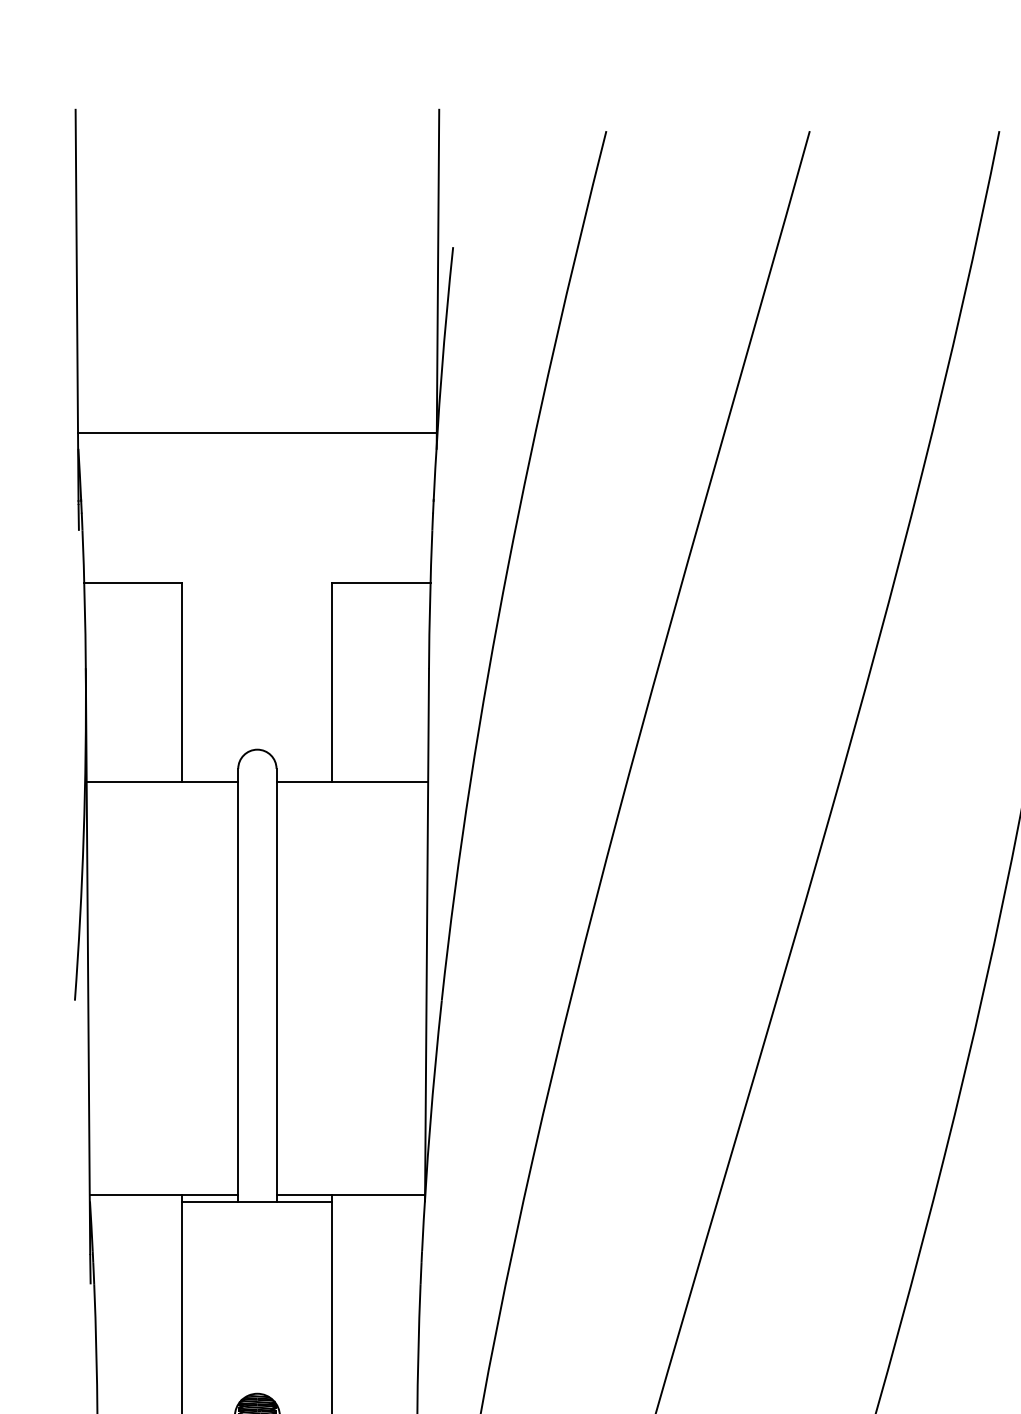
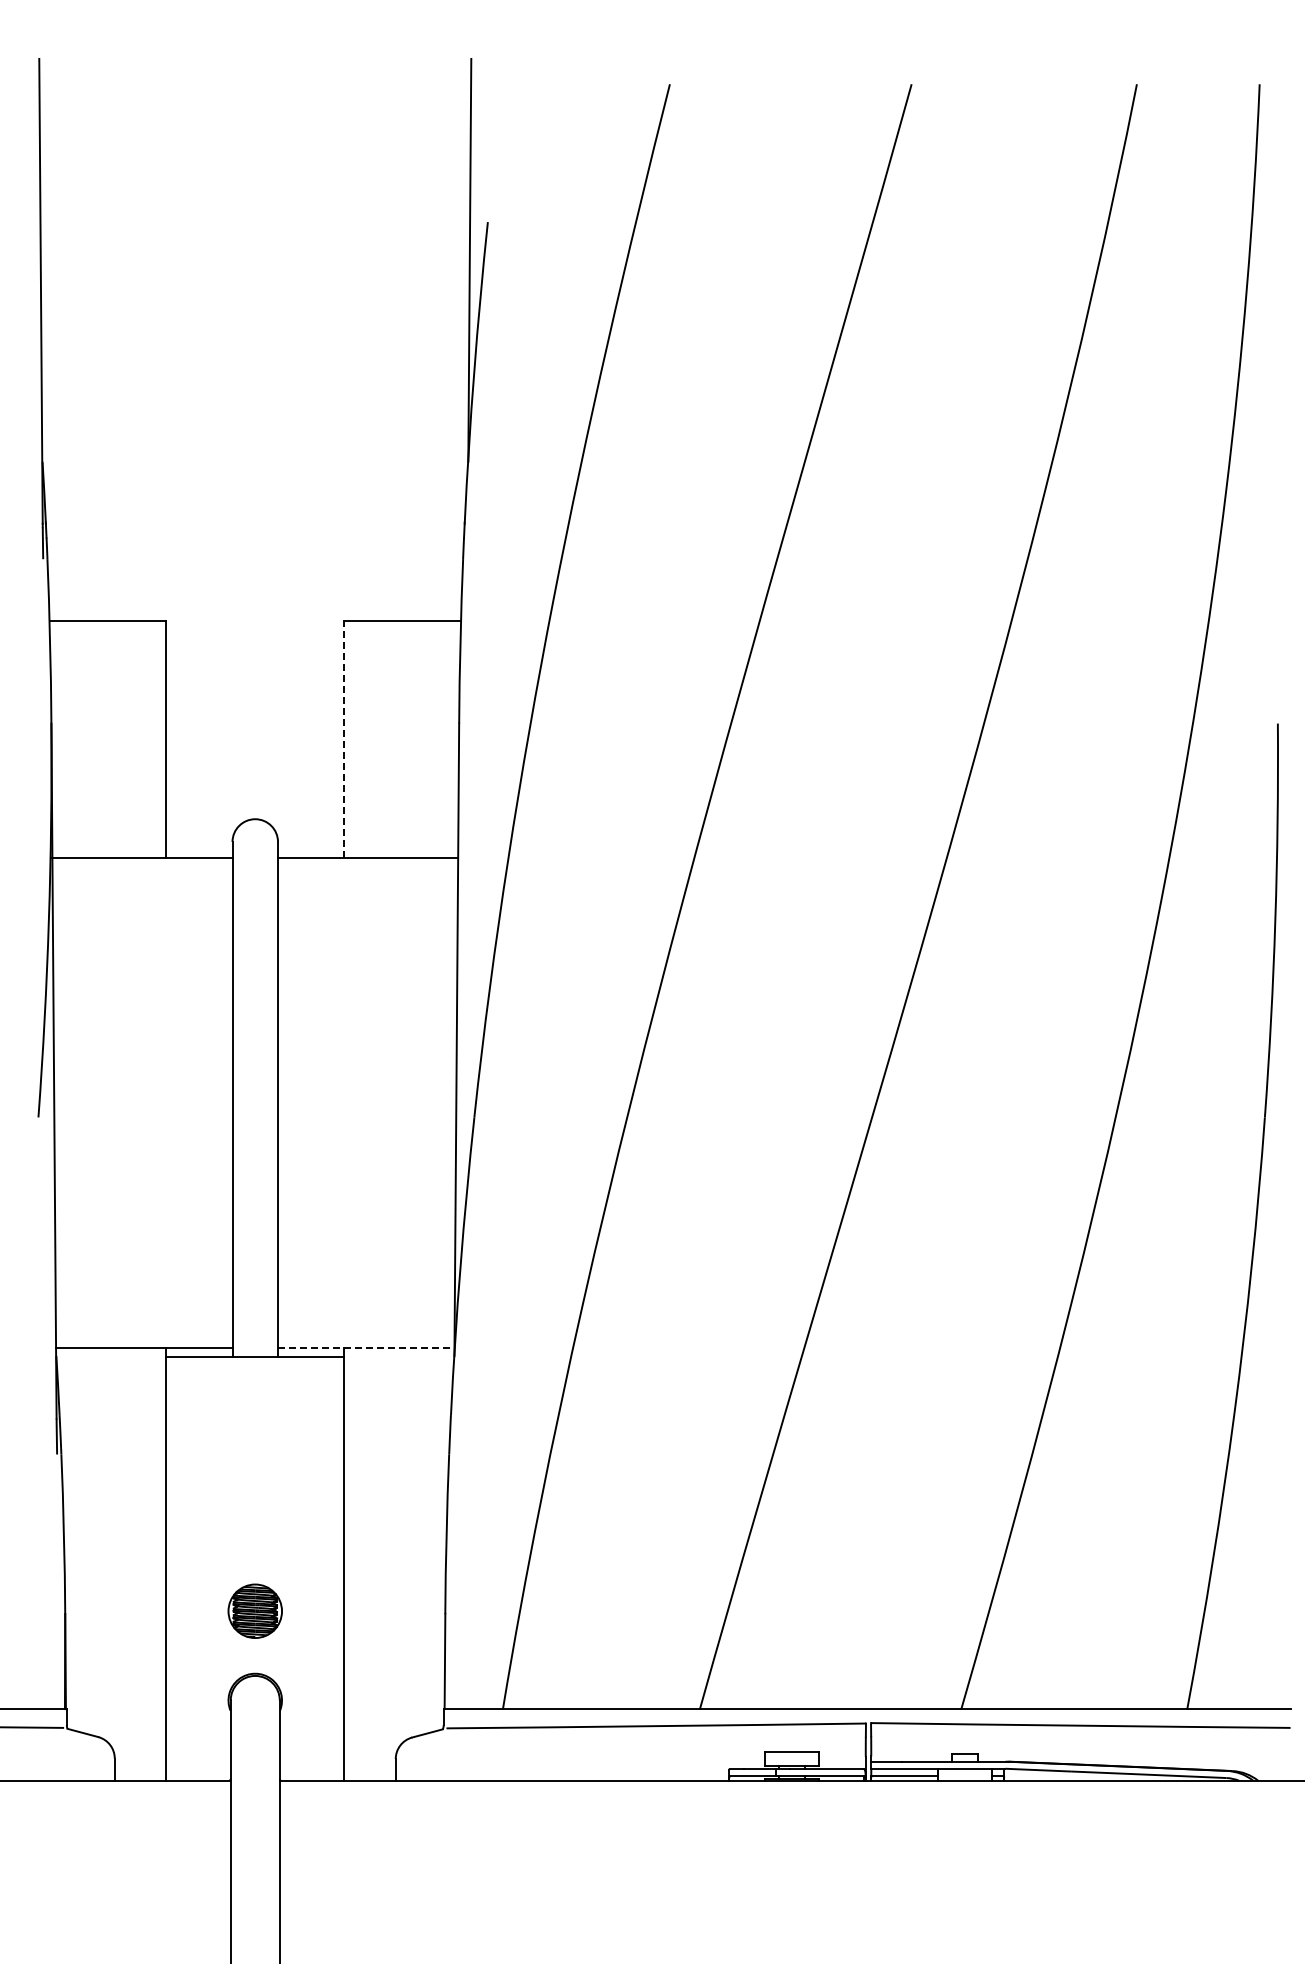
line: (257, 432) -> (255, 442), removed
line: (332, 681) -> (344, 738), solid -> dashed
line: (351, 1195) -> (366, 1348), solid -> dashed

